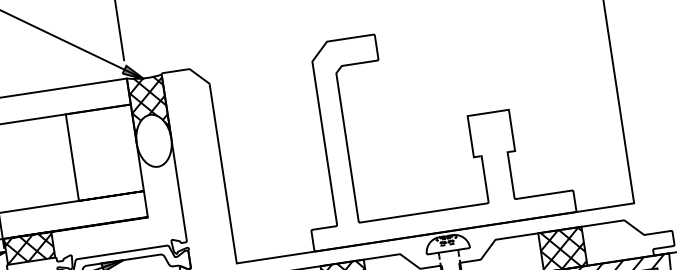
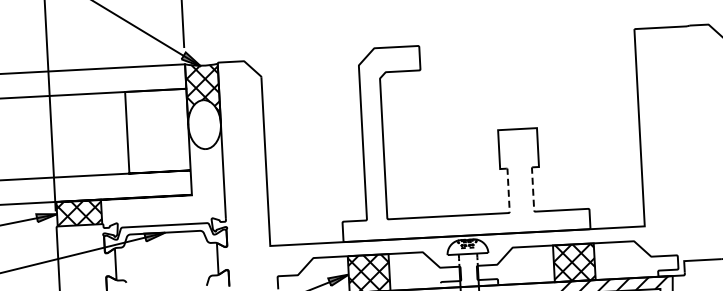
line: (511, 173) -> (533, 187), solid -> dashed
line: (484, 178) -> (508, 189), solid -> dashed

